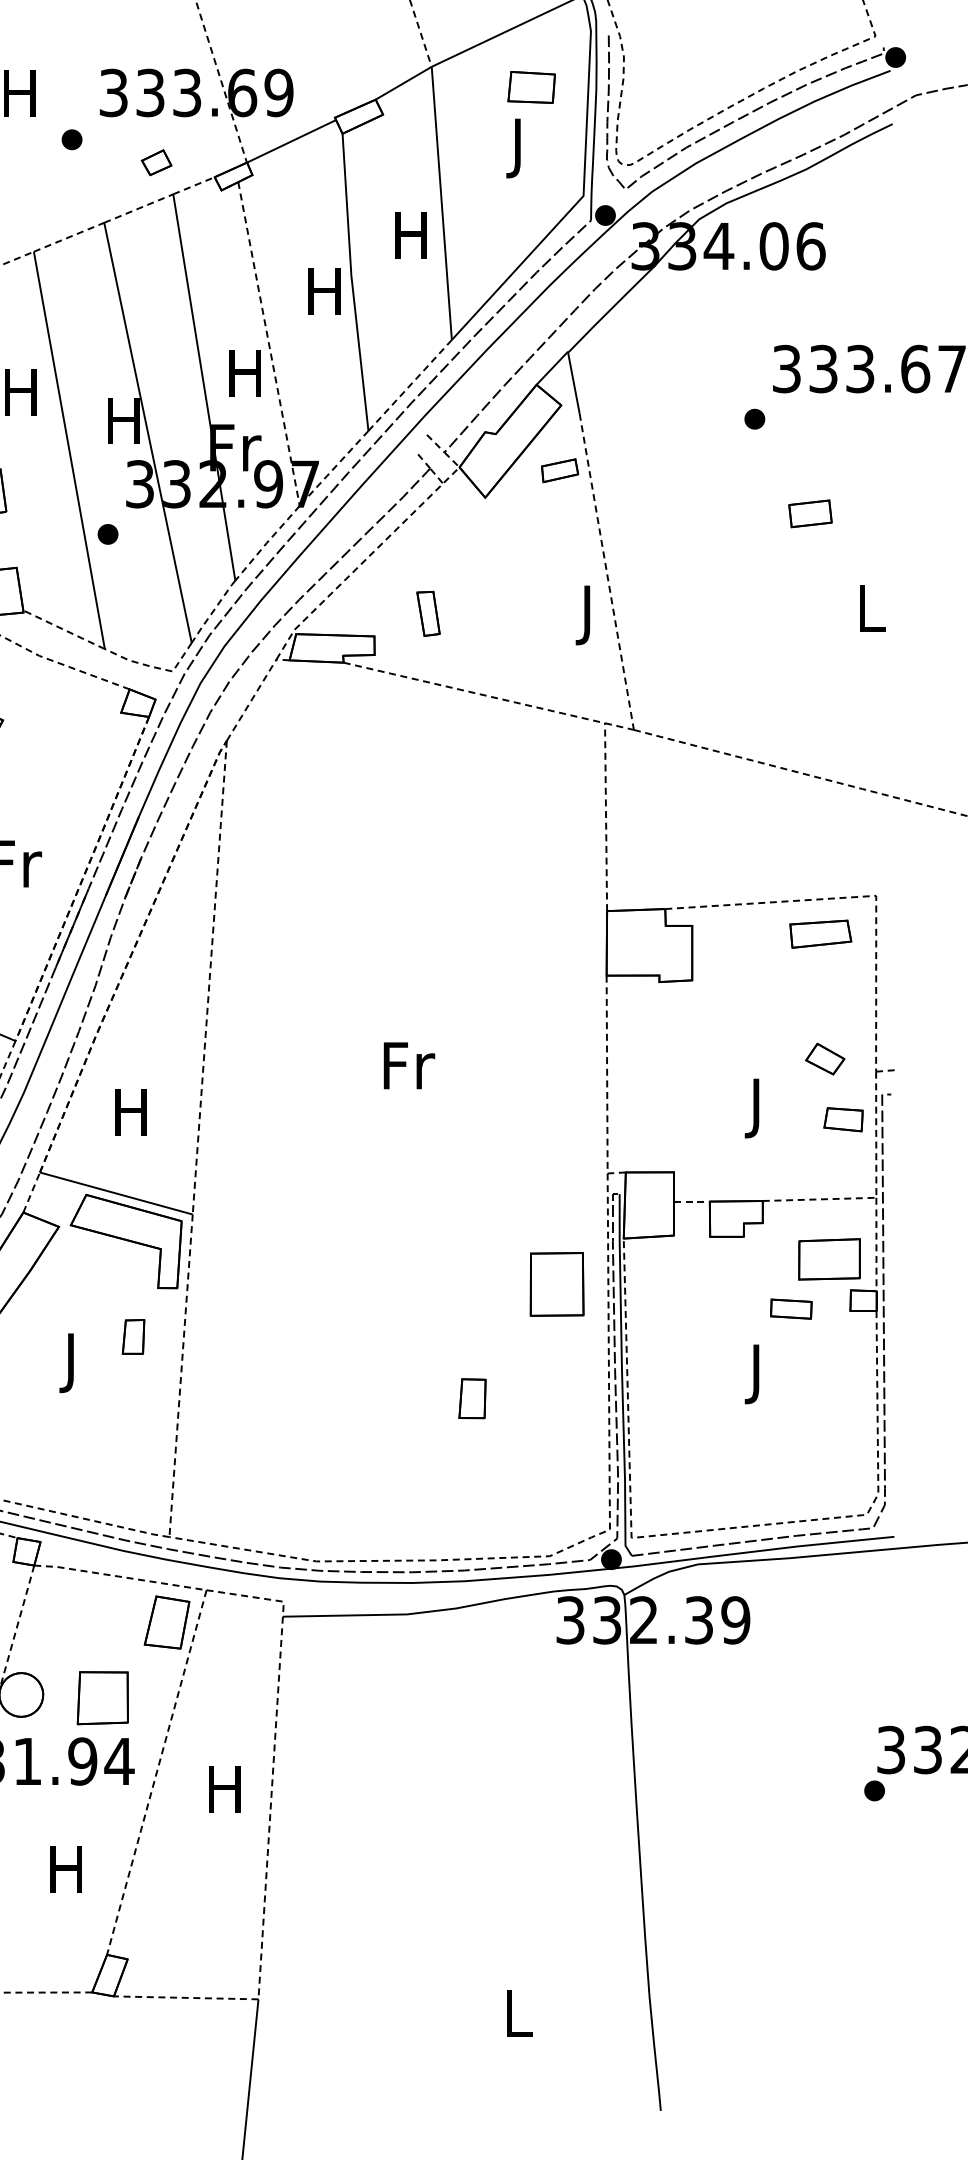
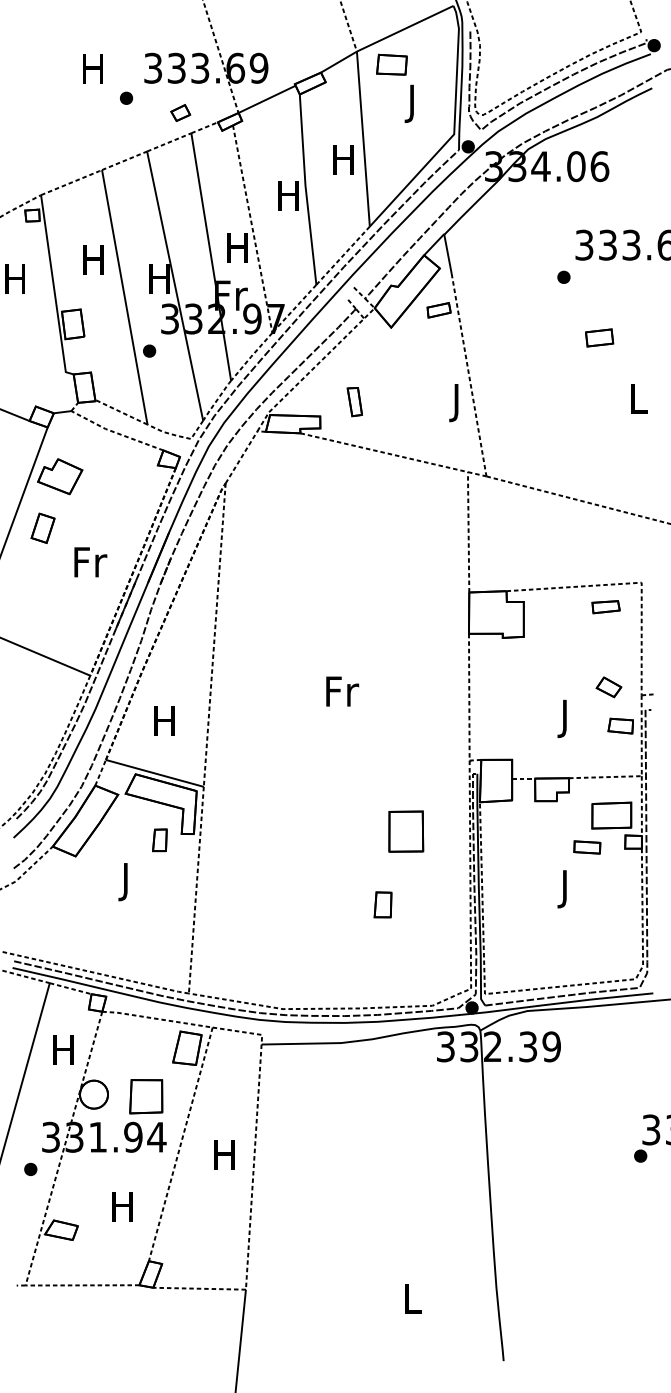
part: (530, 86) -> (391, 64), moved
part: (819, 932) -> (605, 606), size x0.7
part: (557, 1284) -> (406, 831), moved
part: (132, 1337) -> (159, 840), moved

